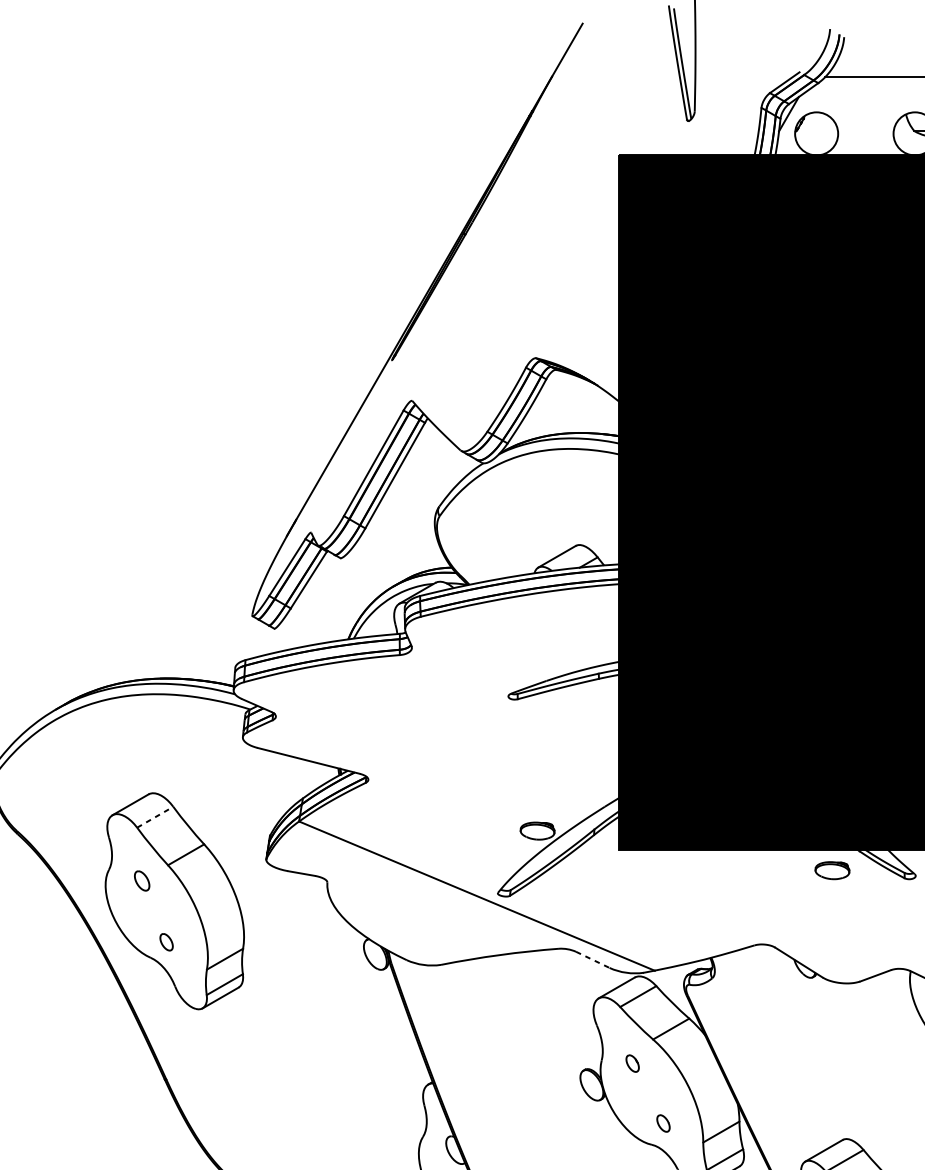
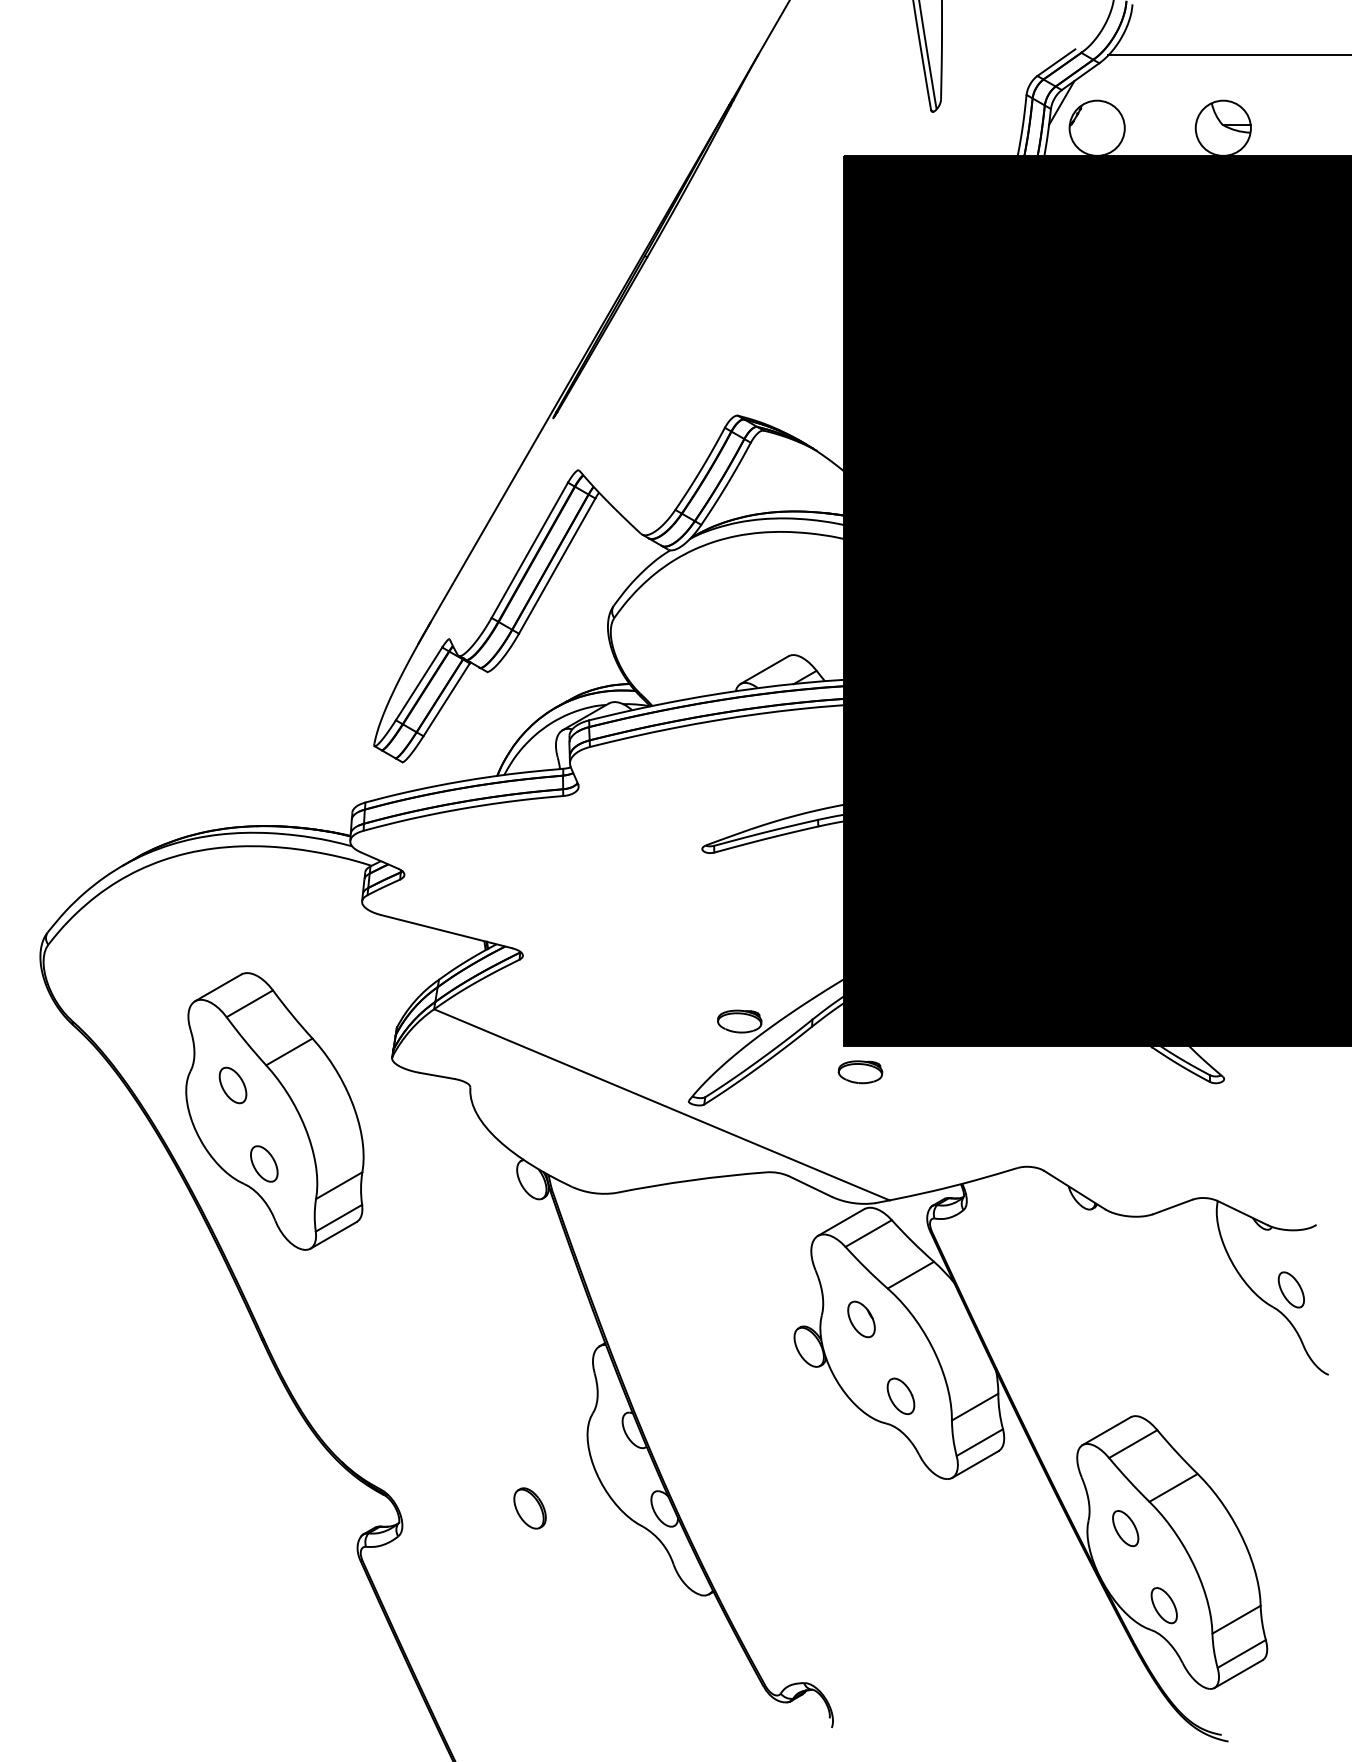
line: (155, 817) -> (249, 1003), dashed -> solid
part: (832, 870) -> (860, 1072), moved
part: (141, 881) -> (232, 1085), size x1.43
part: (166, 941) -> (264, 1163), size x1.67
line: (592, 959) -> (810, 1186), dashed -> solid
part: (632, 1063) -> (861, 1319), size x1.67
part: (663, 1122) -> (900, 1395), size x1.67

